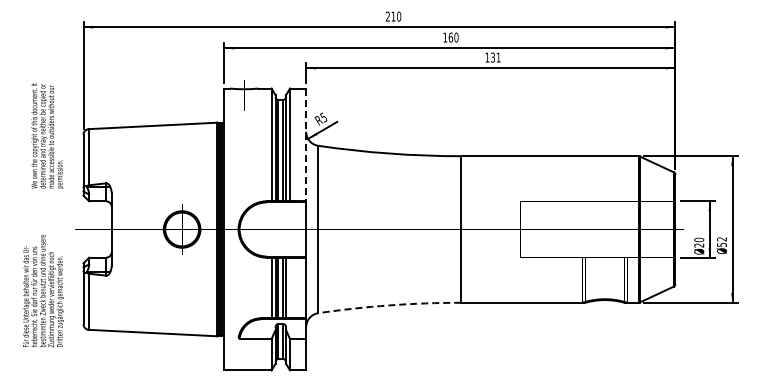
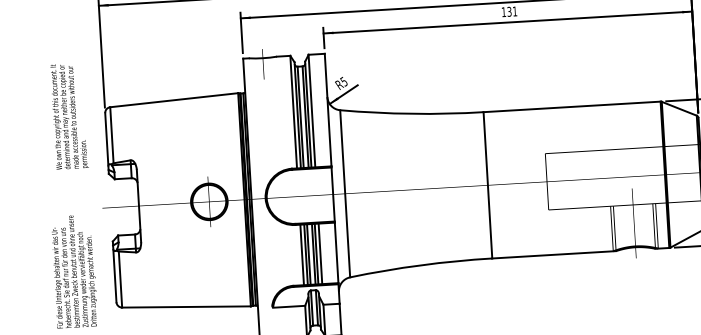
line: (306, 145) -> (328, 110), dashed -> solid
line: (289, 287) -> (319, 253), added
arc: (389, 305) -> (420, 265), dashed -> solid

